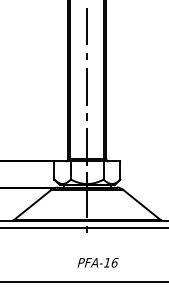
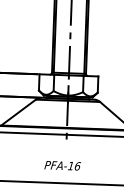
text: (97, 262) -> (62, 165), moved

